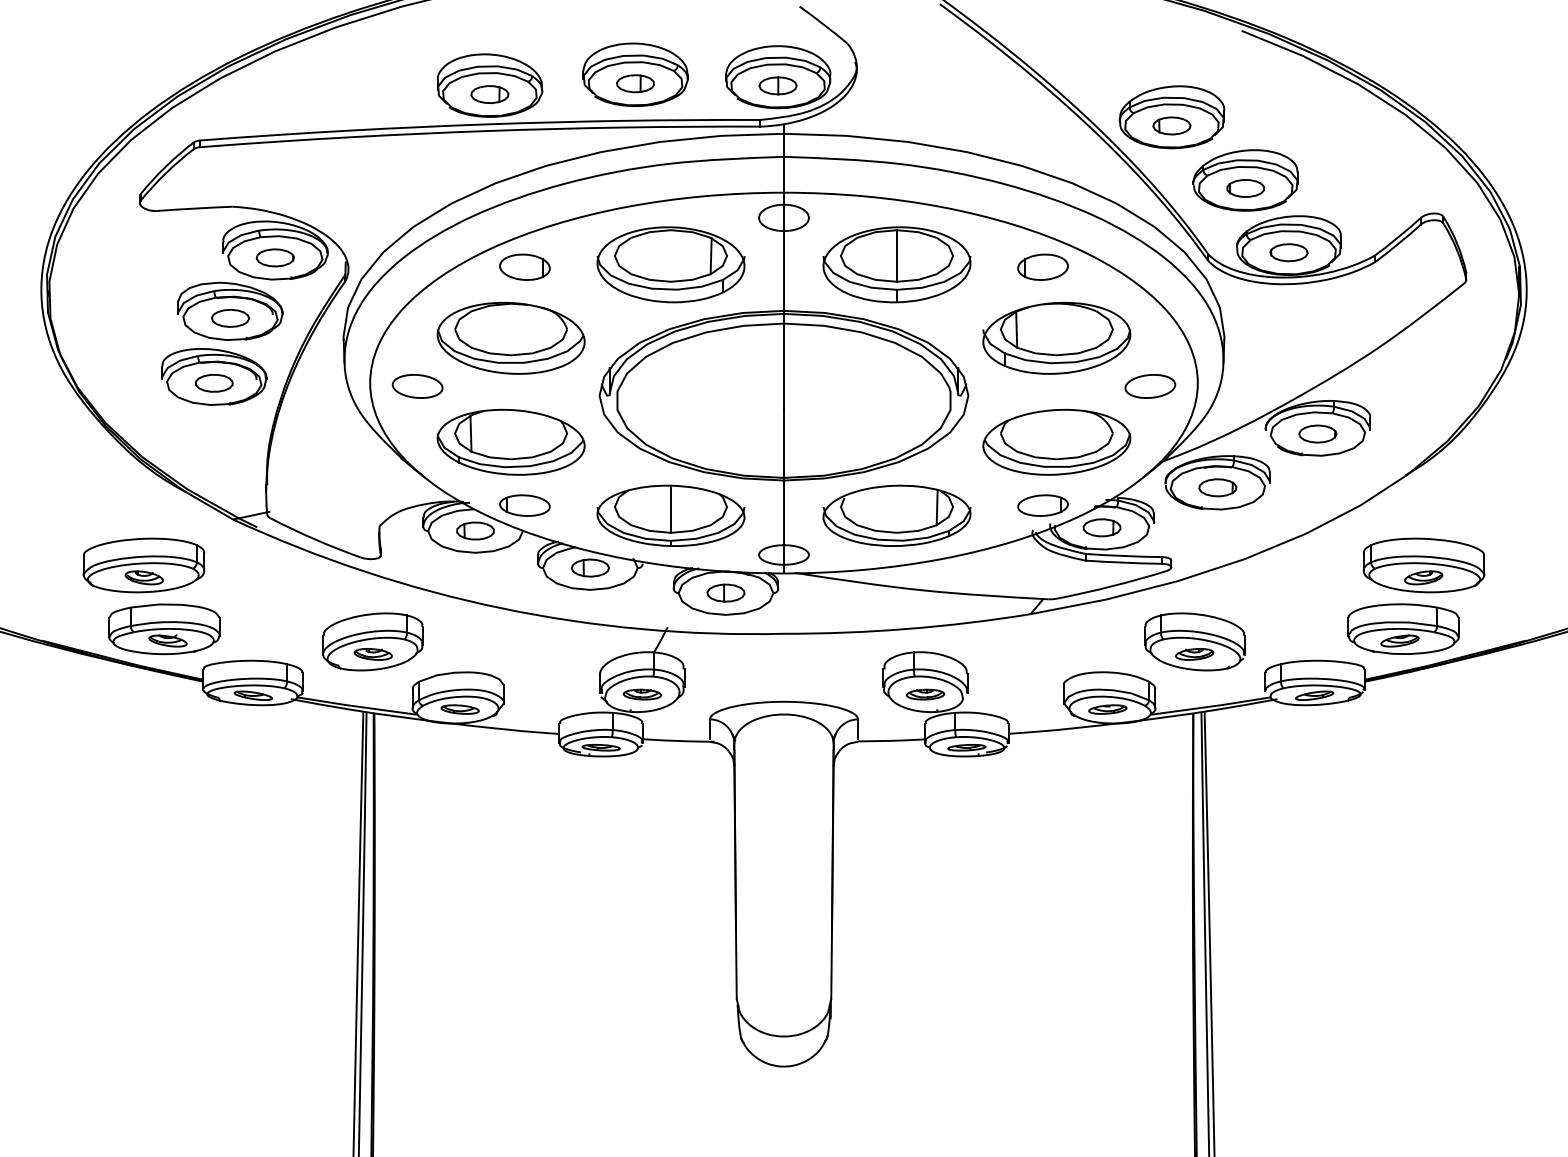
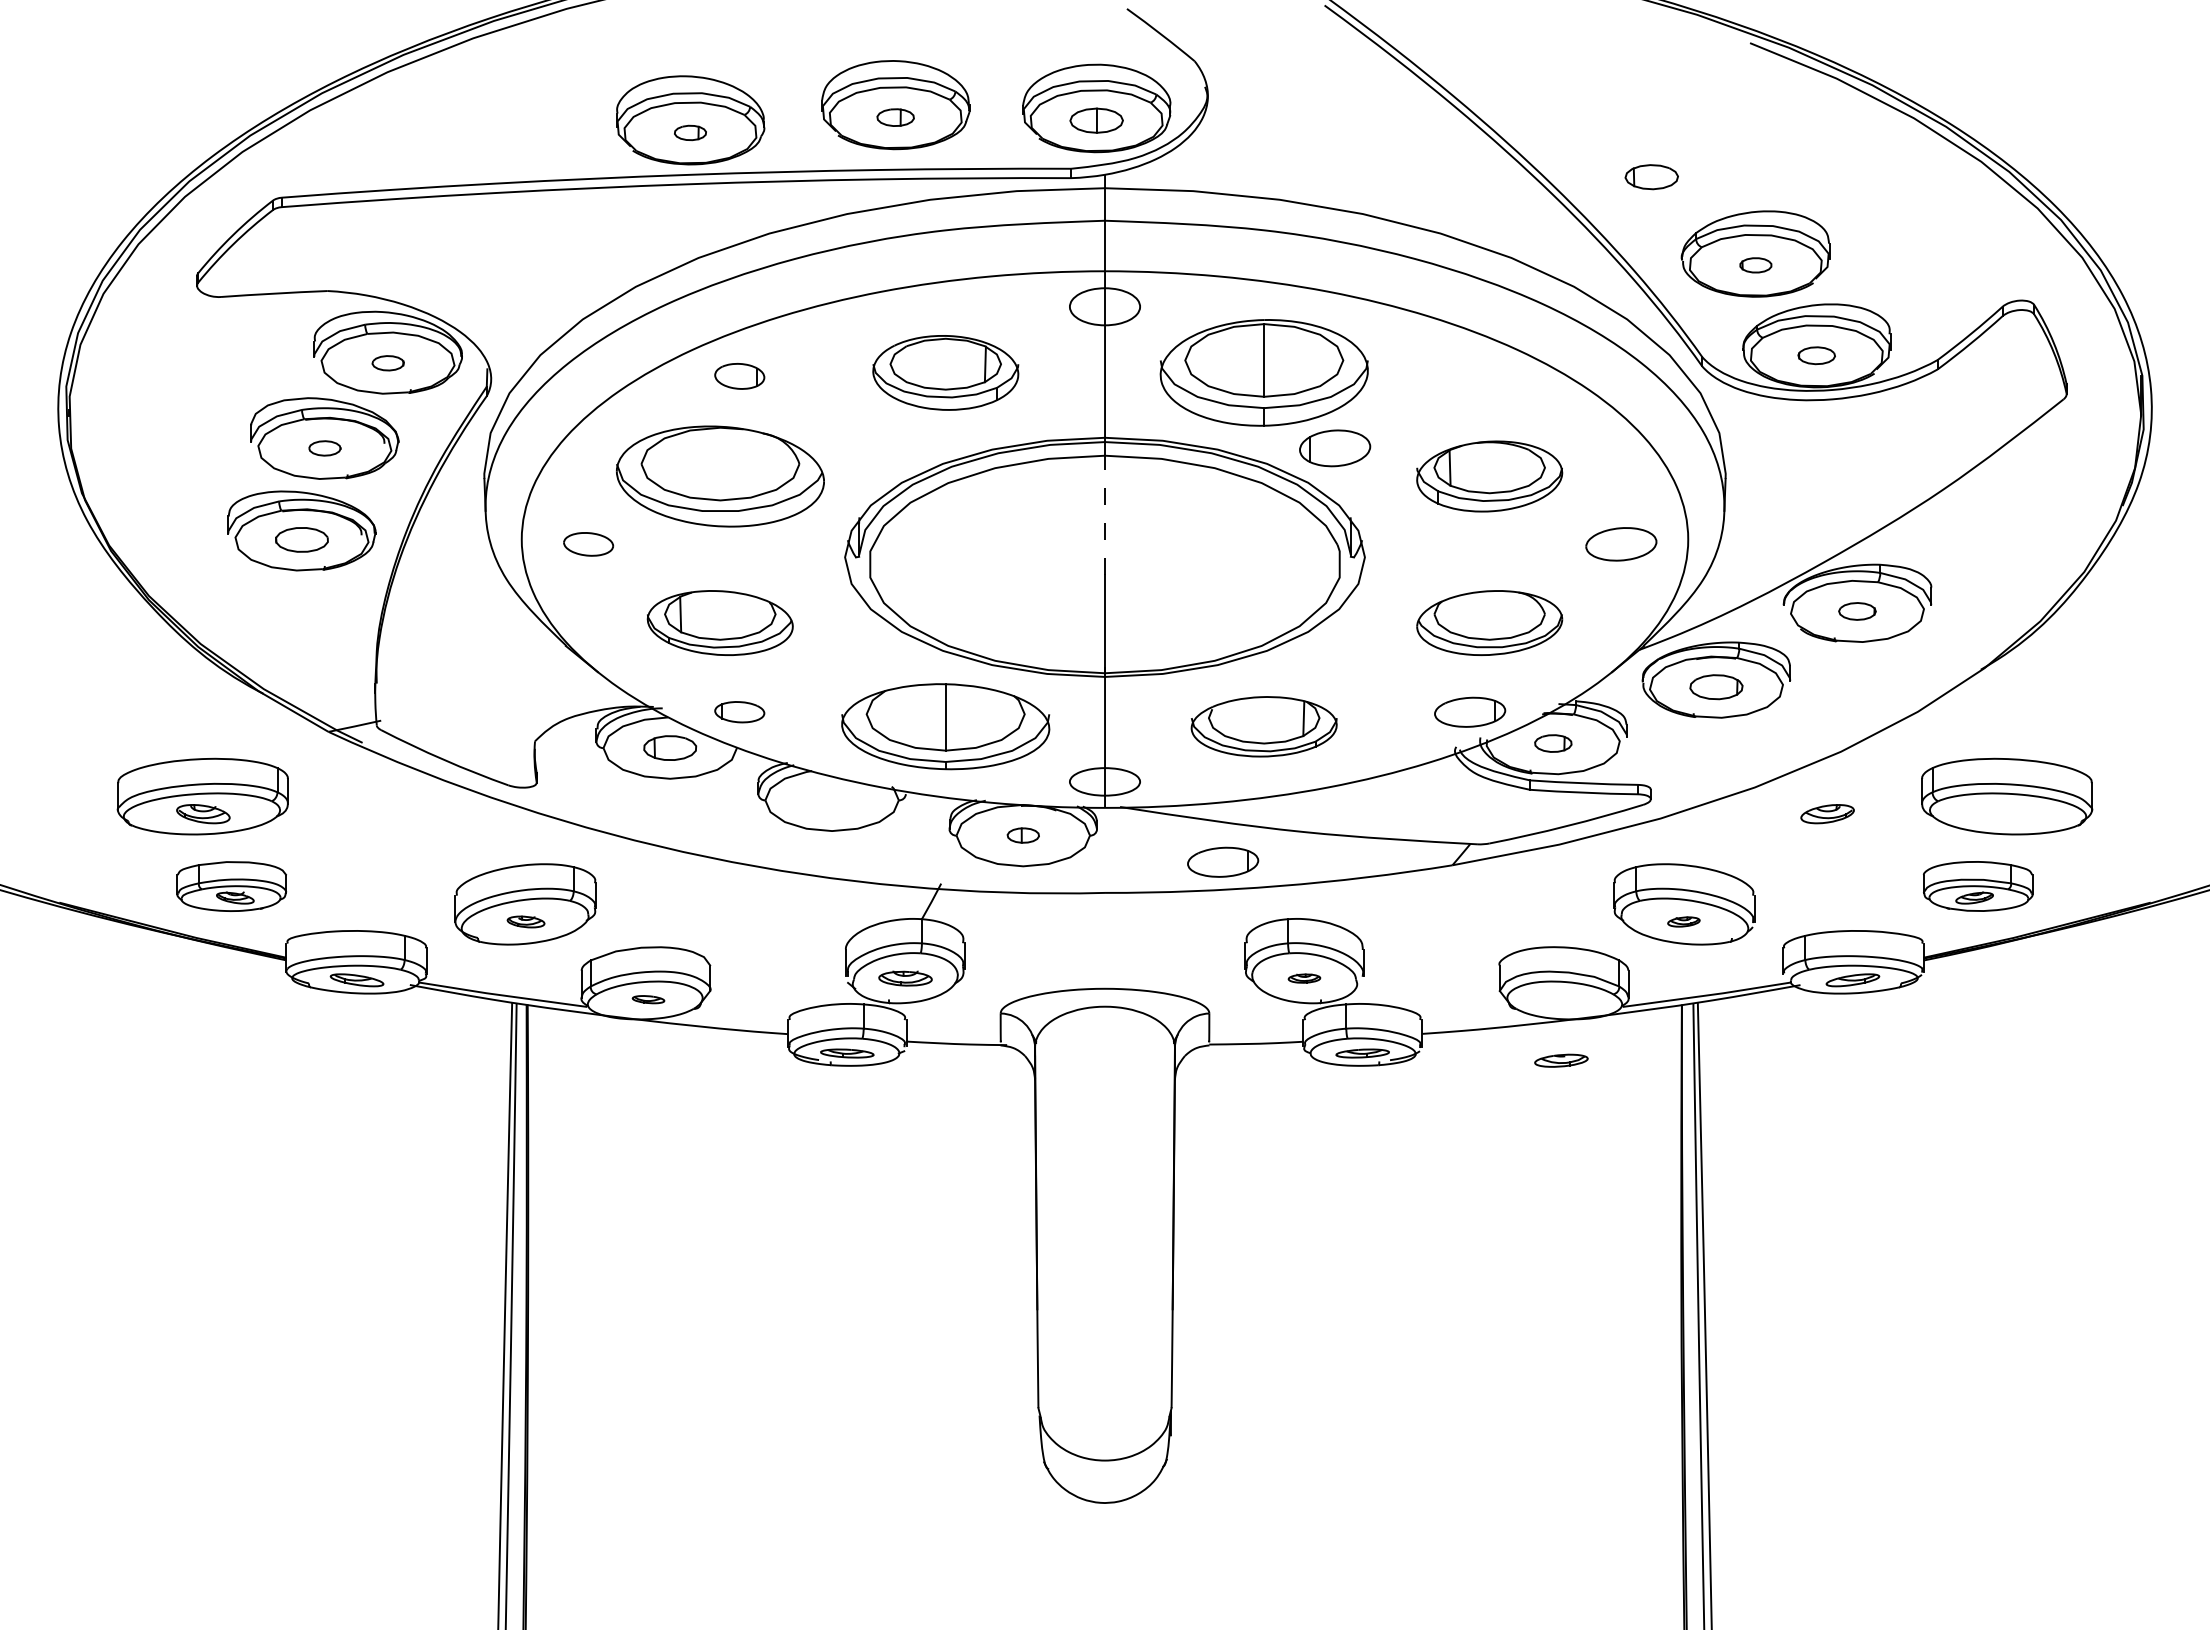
part: (635, 83) -> (895, 117), size x0.7
part: (489, 94) -> (690, 132), size x0.6
part: (1171, 116) -> (1651, 164), removed
part: (1245, 188) -> (1755, 265), size x0.6
part: (1288, 252) -> (1816, 355), size x0.7
part: (275, 258) -> (388, 363), size x0.6
part: (670, 264) -> (945, 372), size x0.7
part: (524, 267) -> (739, 376), size x0.7
part: (1043, 267) -> (1335, 448), moved
part: (230, 318) -> (324, 448), size x0.6
part: (1056, 338) -> (1489, 476), size x0.7
line: (784, 366) -> (1105, 515), solid -> dashed
part: (417, 386) -> (588, 544), size x0.7
part: (1317, 434) -> (1857, 611), size x0.7
part: (510, 441) -> (719, 622), size x0.7
part: (1056, 441) -> (1489, 622), size x0.7
part: (524, 505) -> (739, 711), size x0.7
part: (896, 515) -> (1263, 726), size x0.7
part: (1102, 527) -> (1553, 743), size x0.7
part: (590, 568) -> (832, 800), removed
part: (1423, 578) -> (1827, 814), moved
part: (726, 593) -> (1023, 835), size x0.6
part: (868, 611) -> (1223, 861), added
part: (164, 629) -> (231, 886), size x0.7
part: (1403, 629) -> (1977, 886), size x0.7
part: (372, 654) -> (525, 921), size x0.7
part: (1194, 654) -> (1683, 921), size x0.6
part: (925, 694) -> (1304, 978), size x0.6
part: (460, 709) -> (648, 999), size x0.6
part: (1107, 709) -> (1561, 1060), moved

